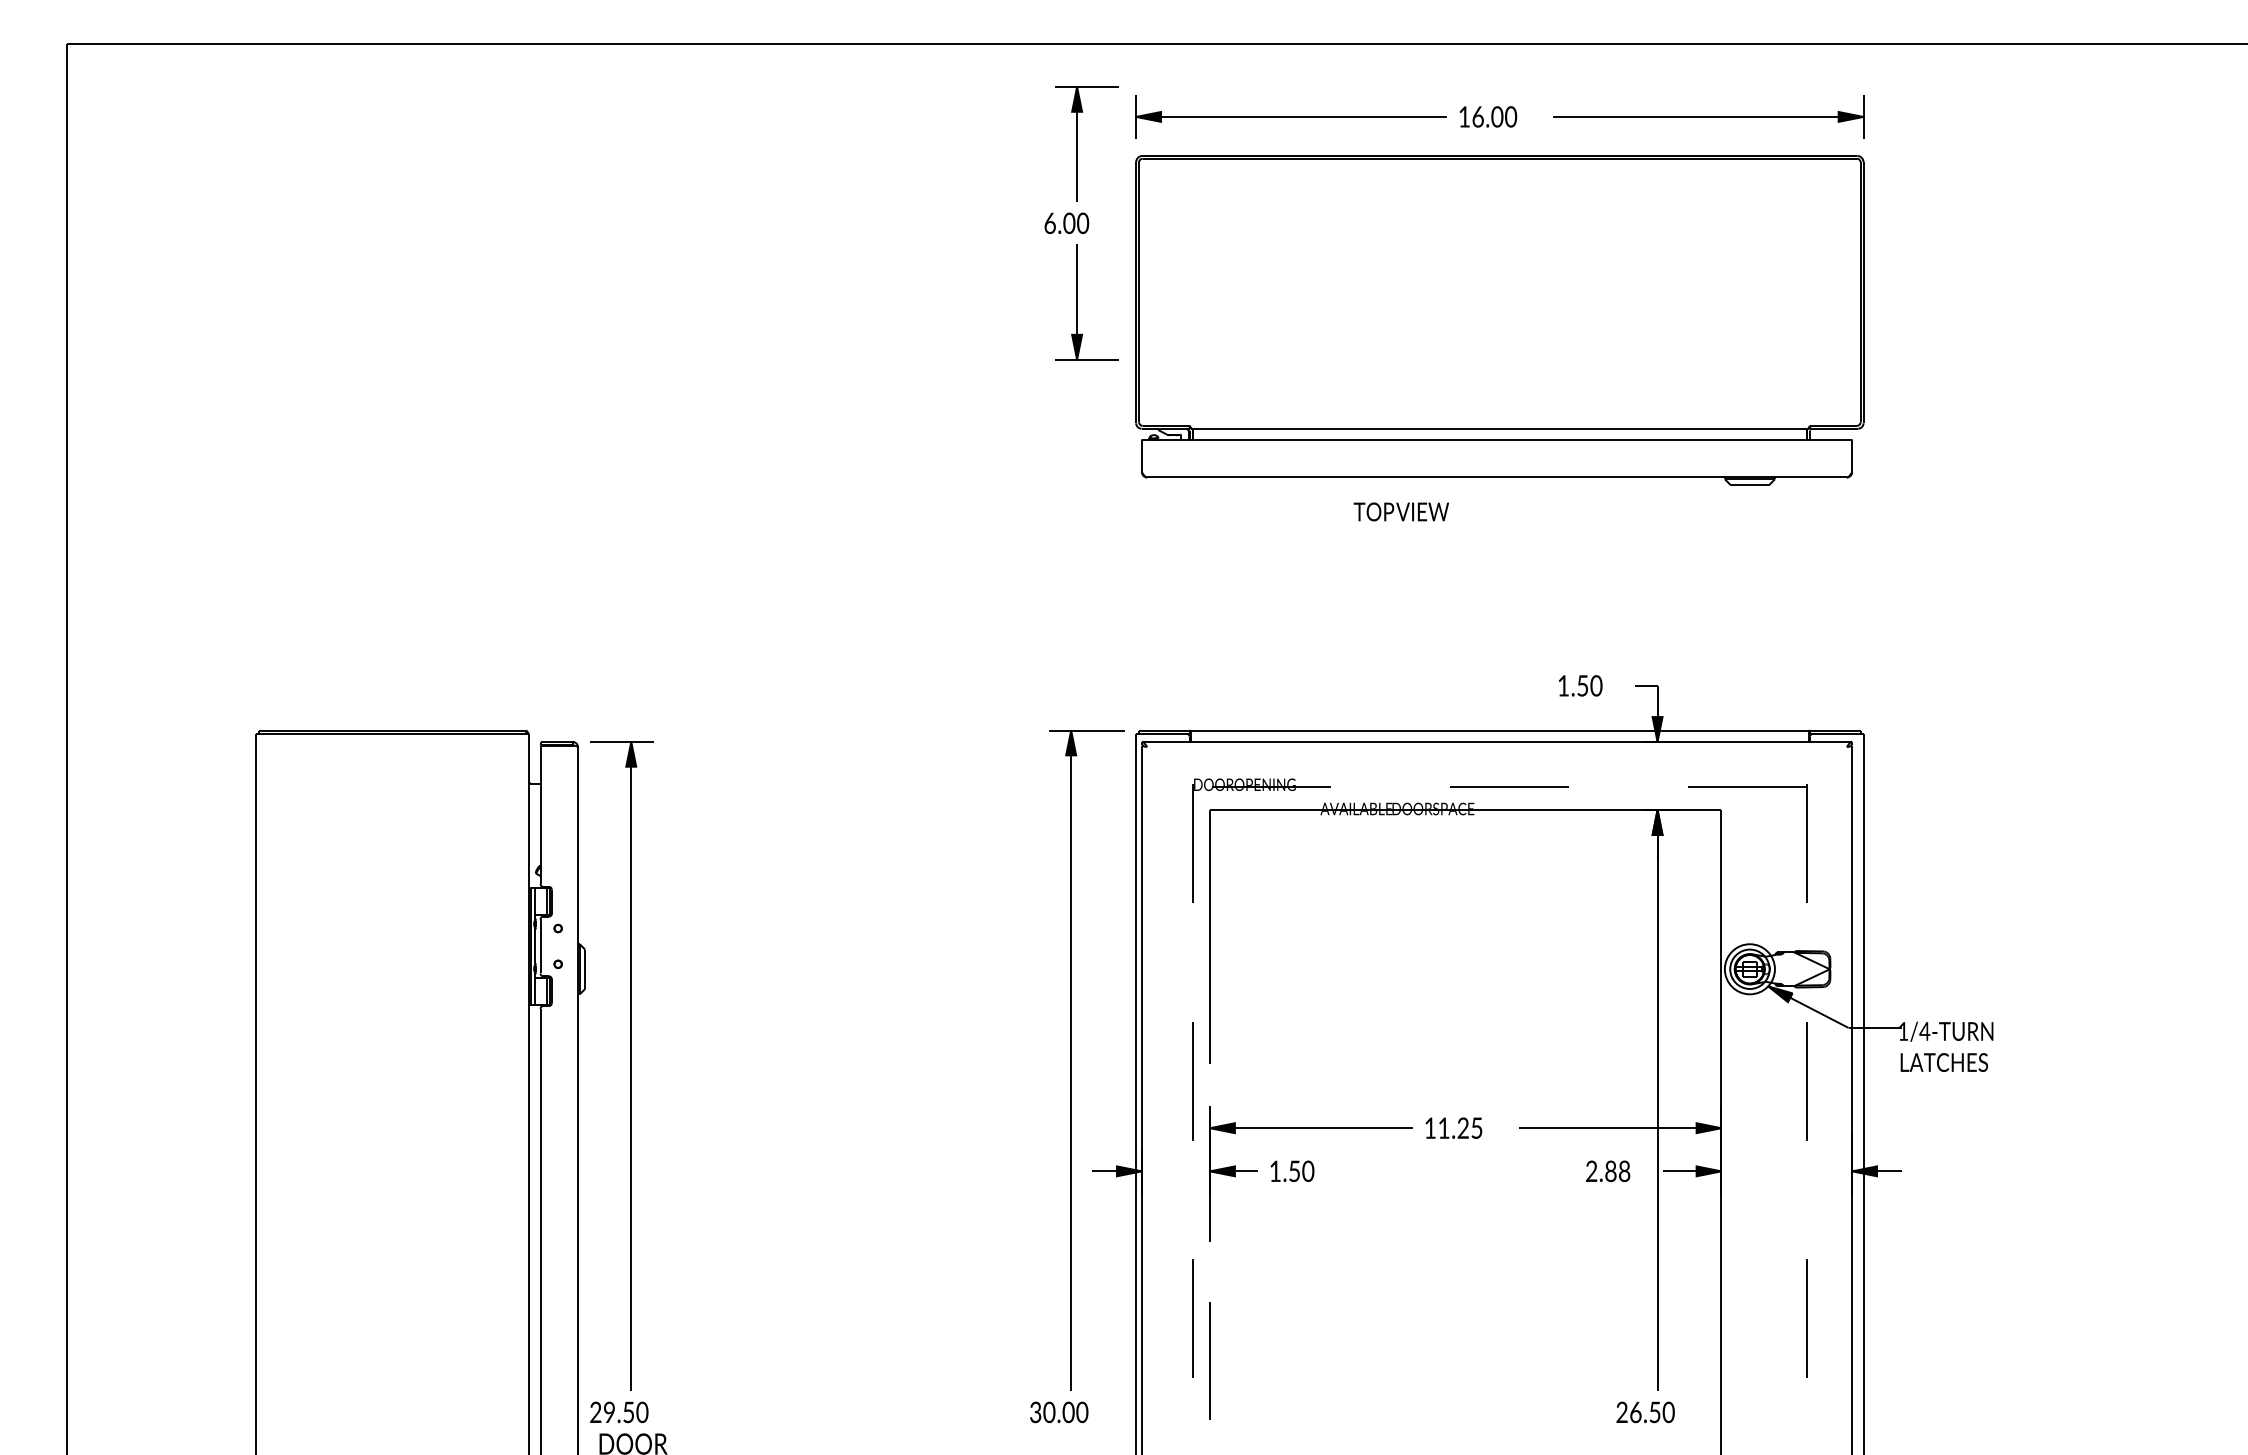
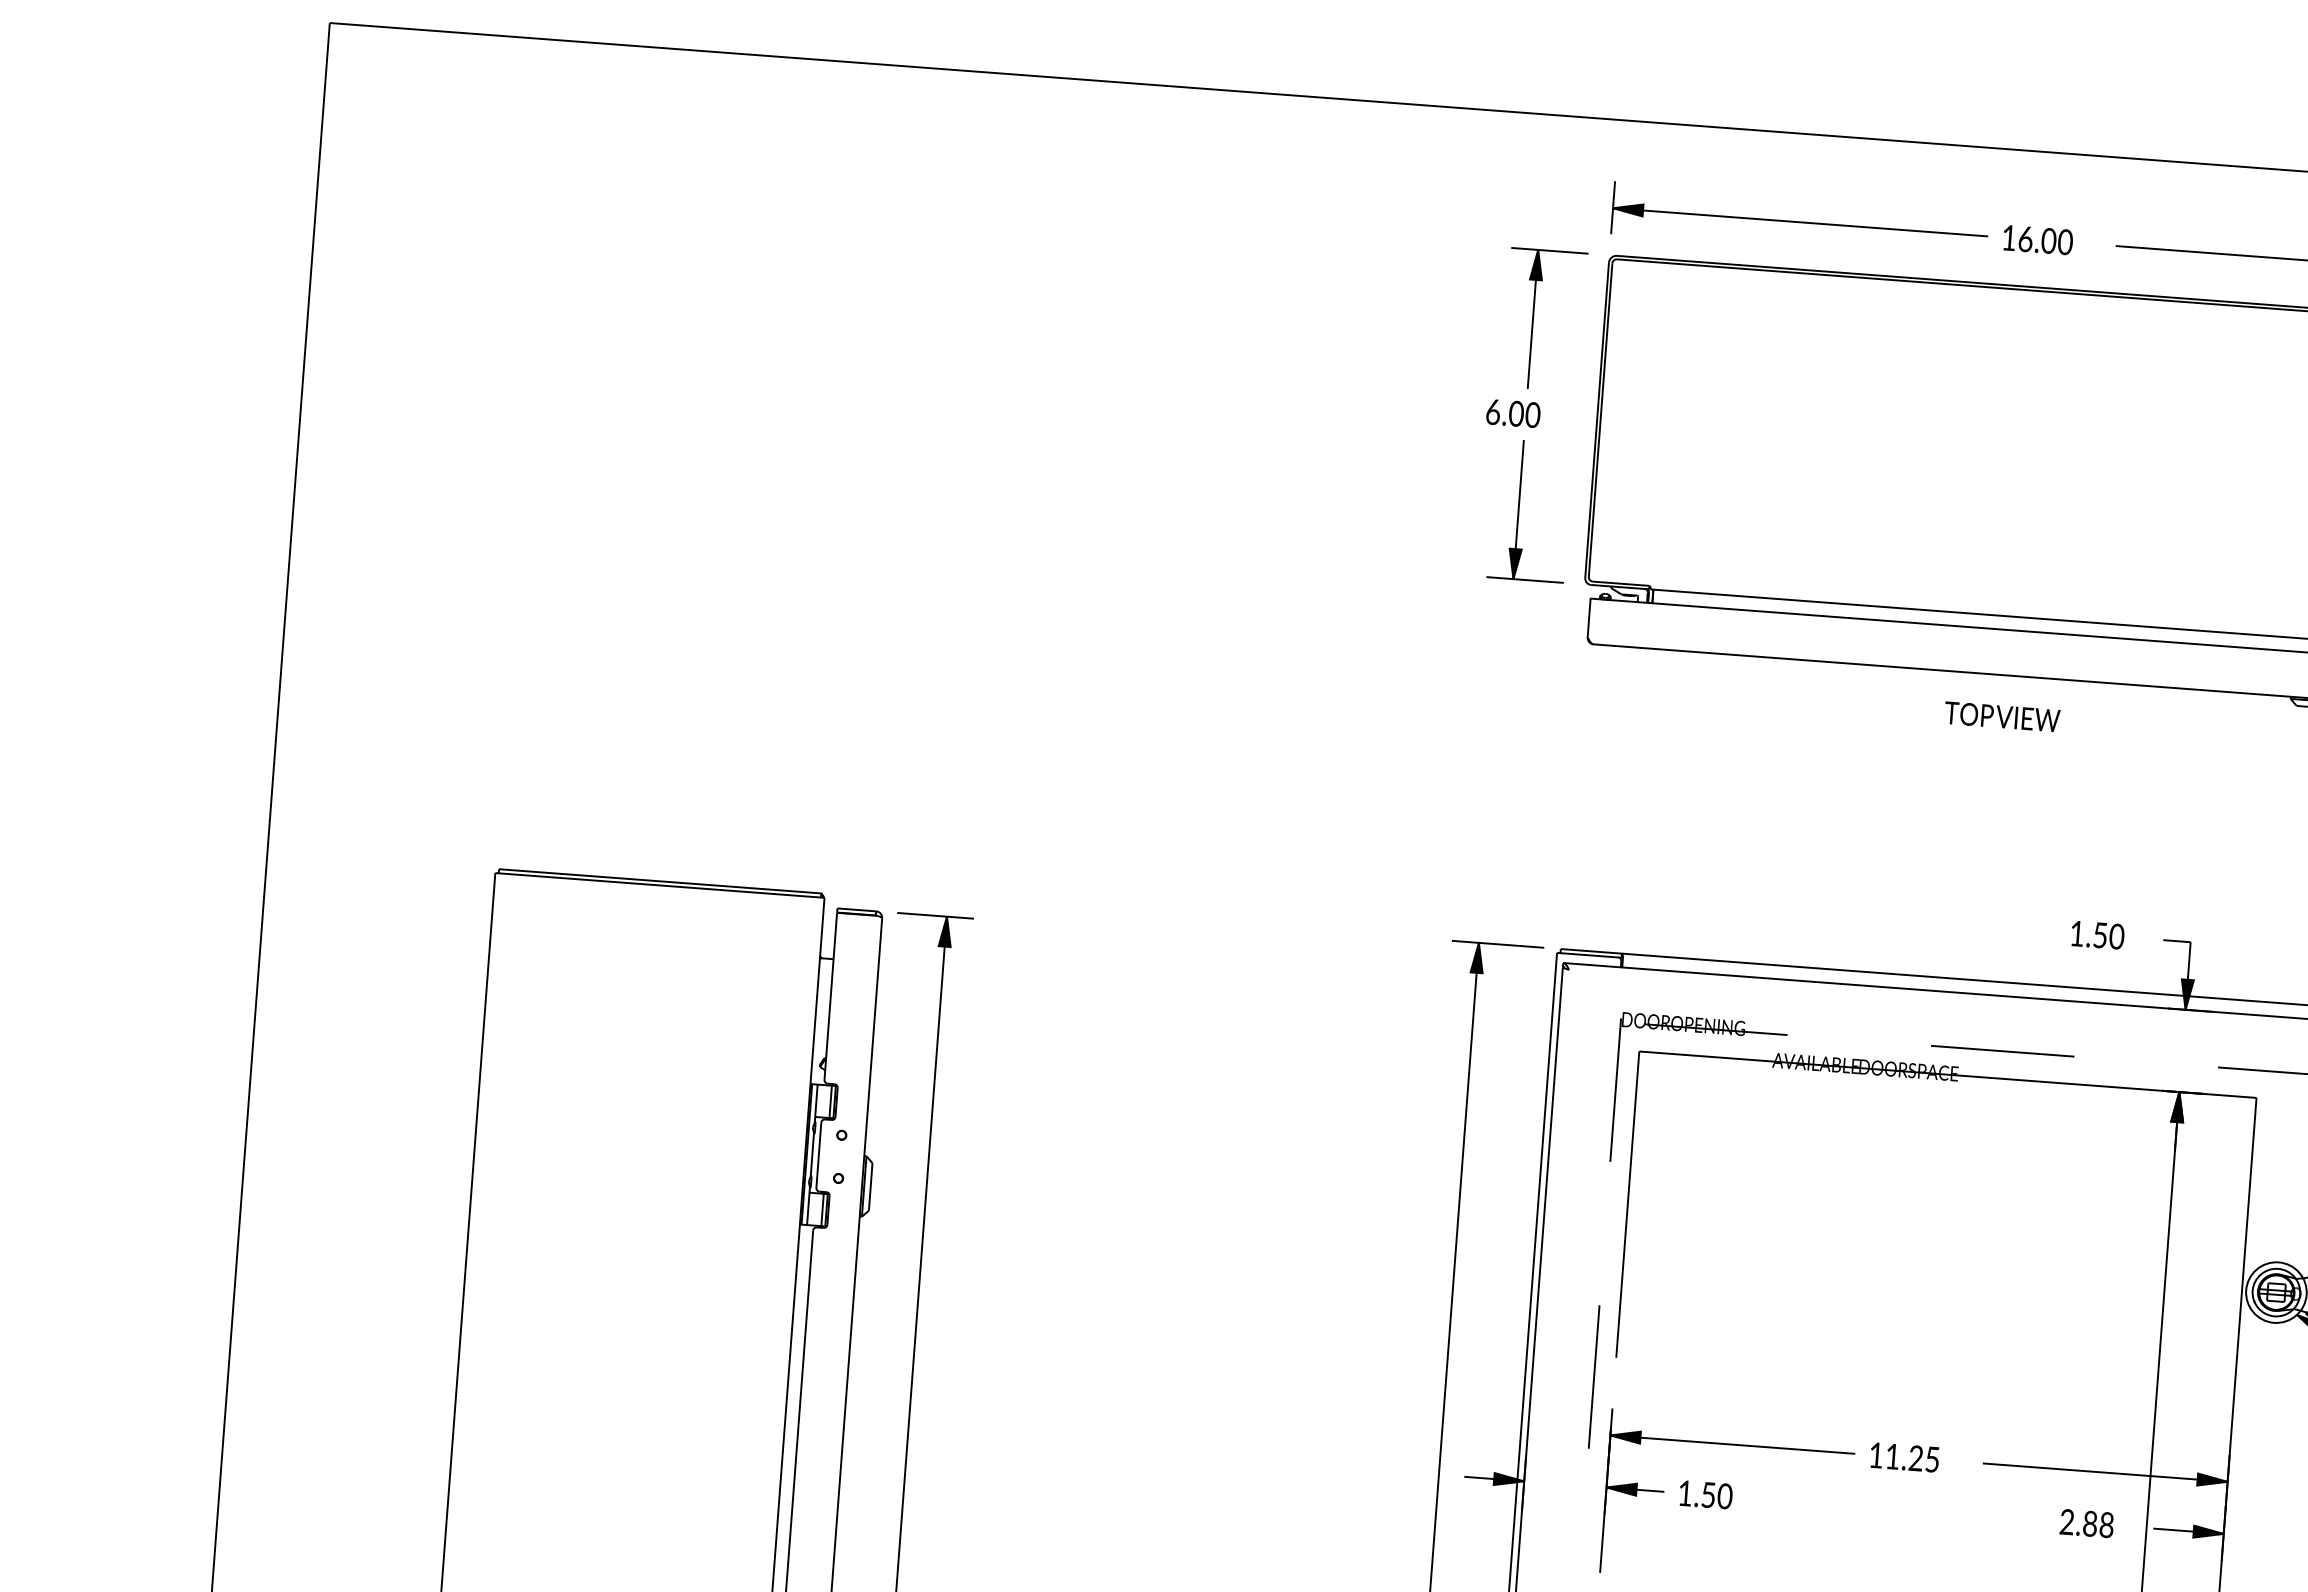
part: (1081, 223) -> (1531, 415), moved
text: (1400, 511) -> (2001, 716), moved

